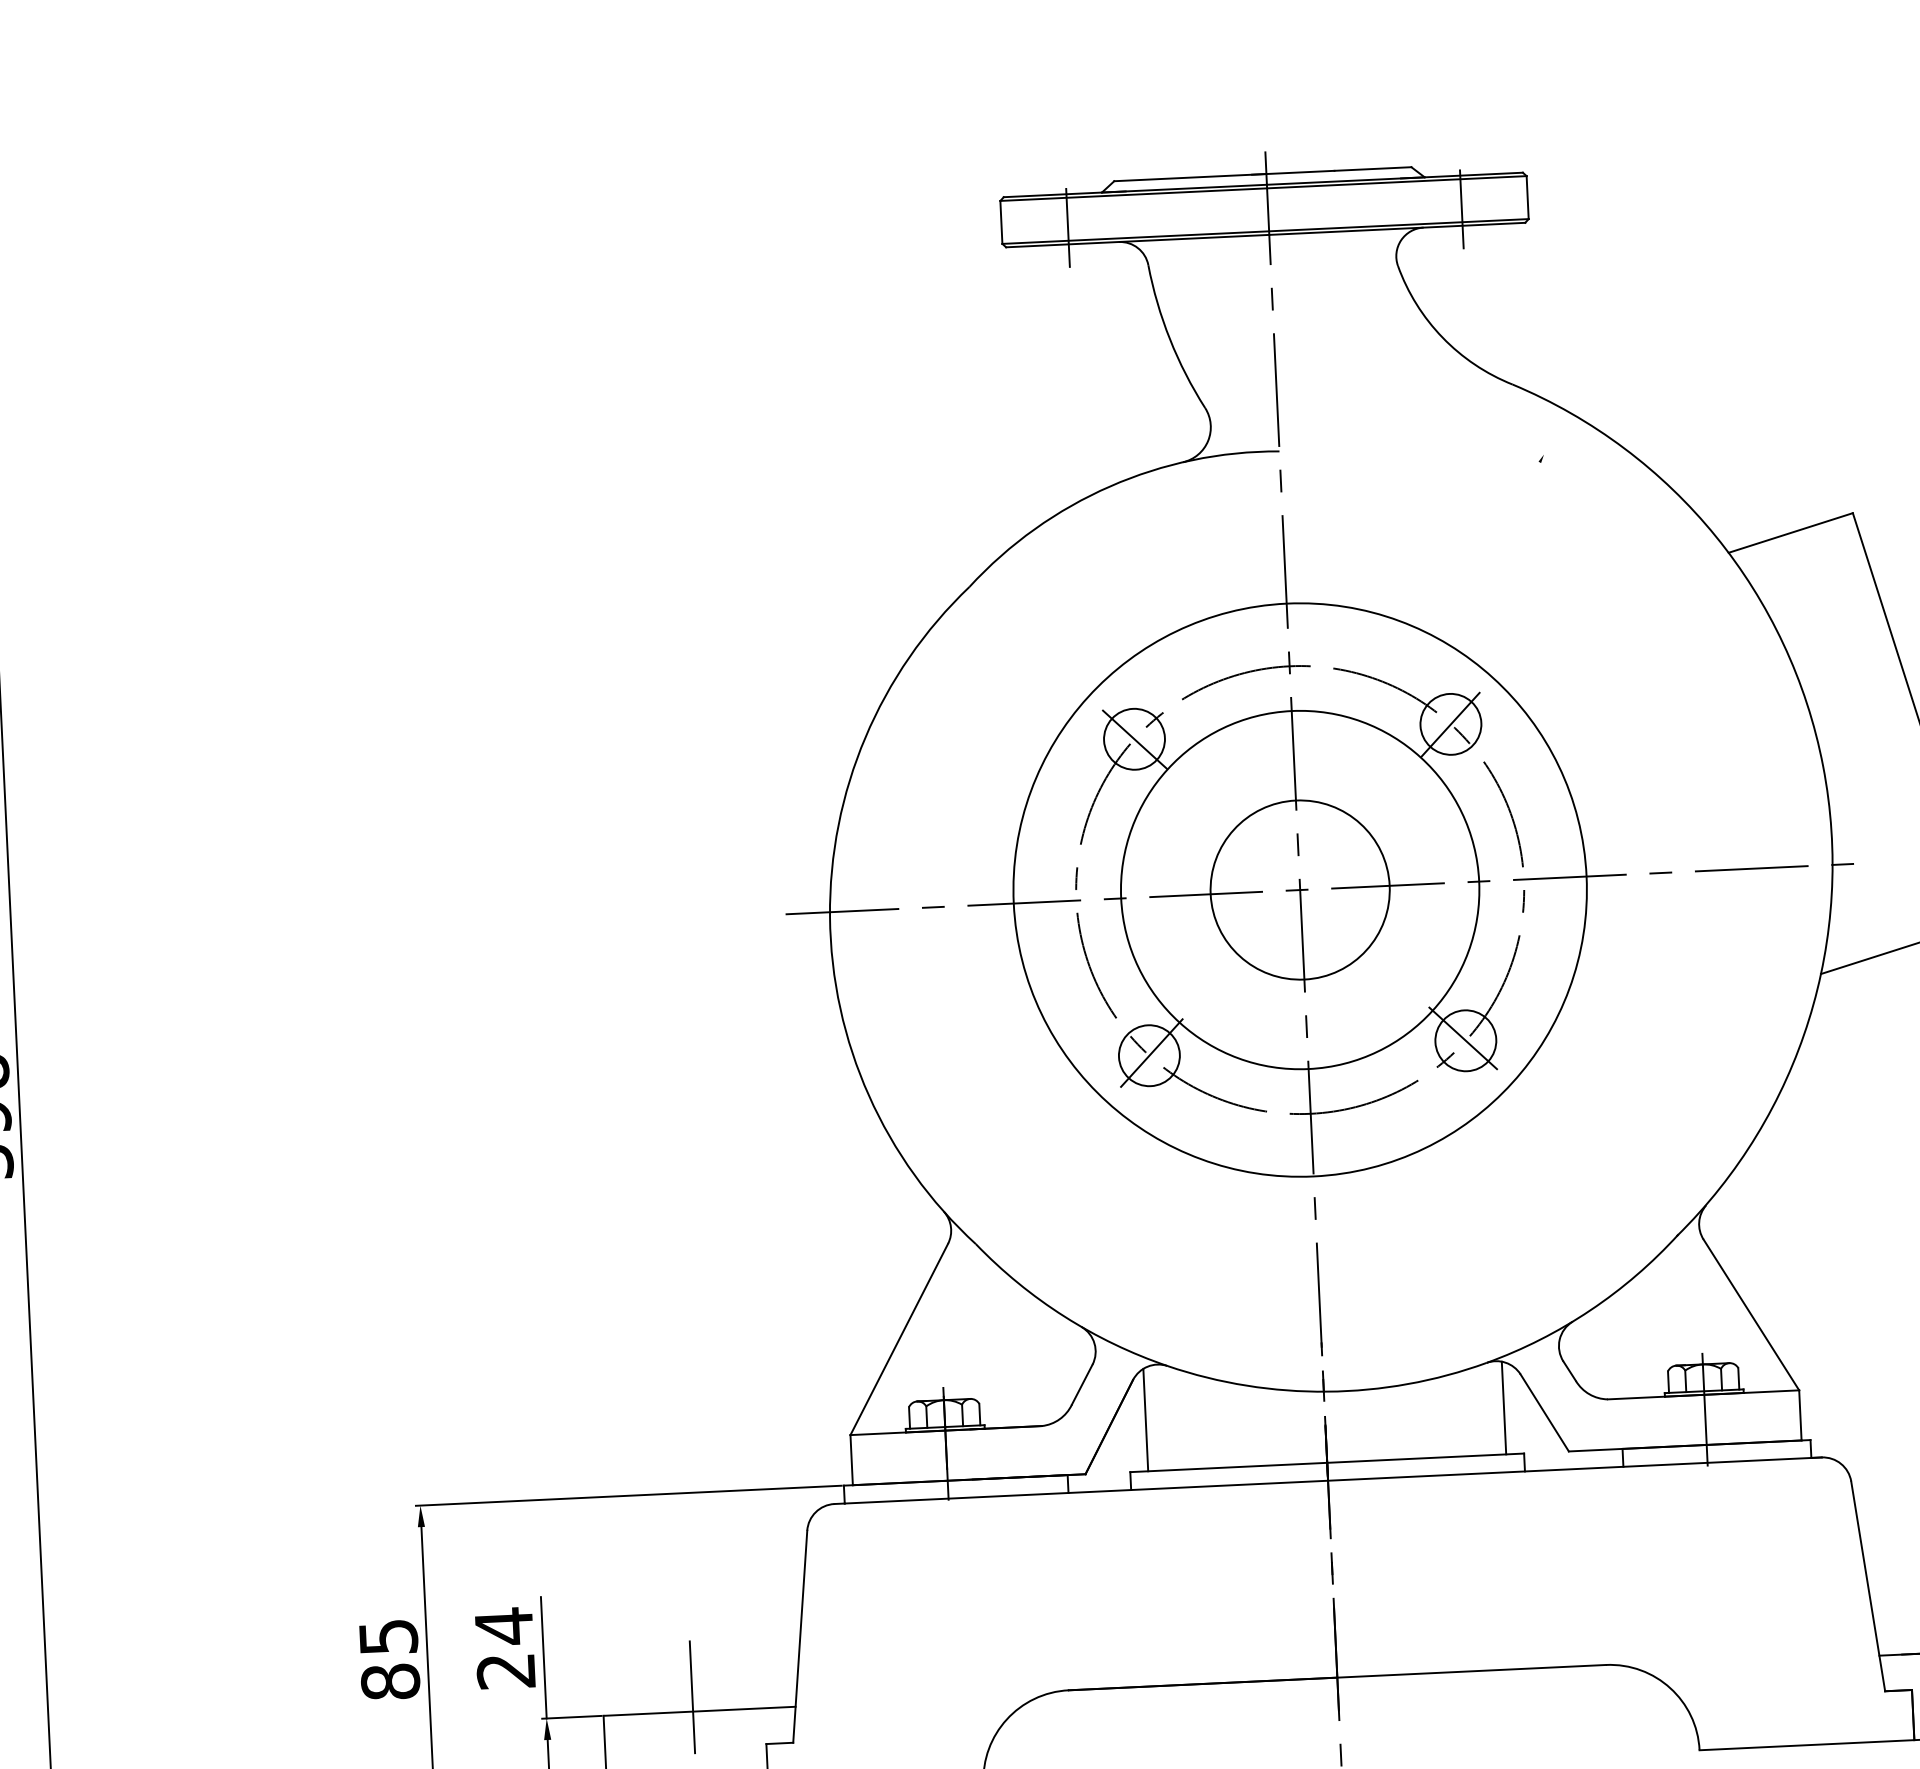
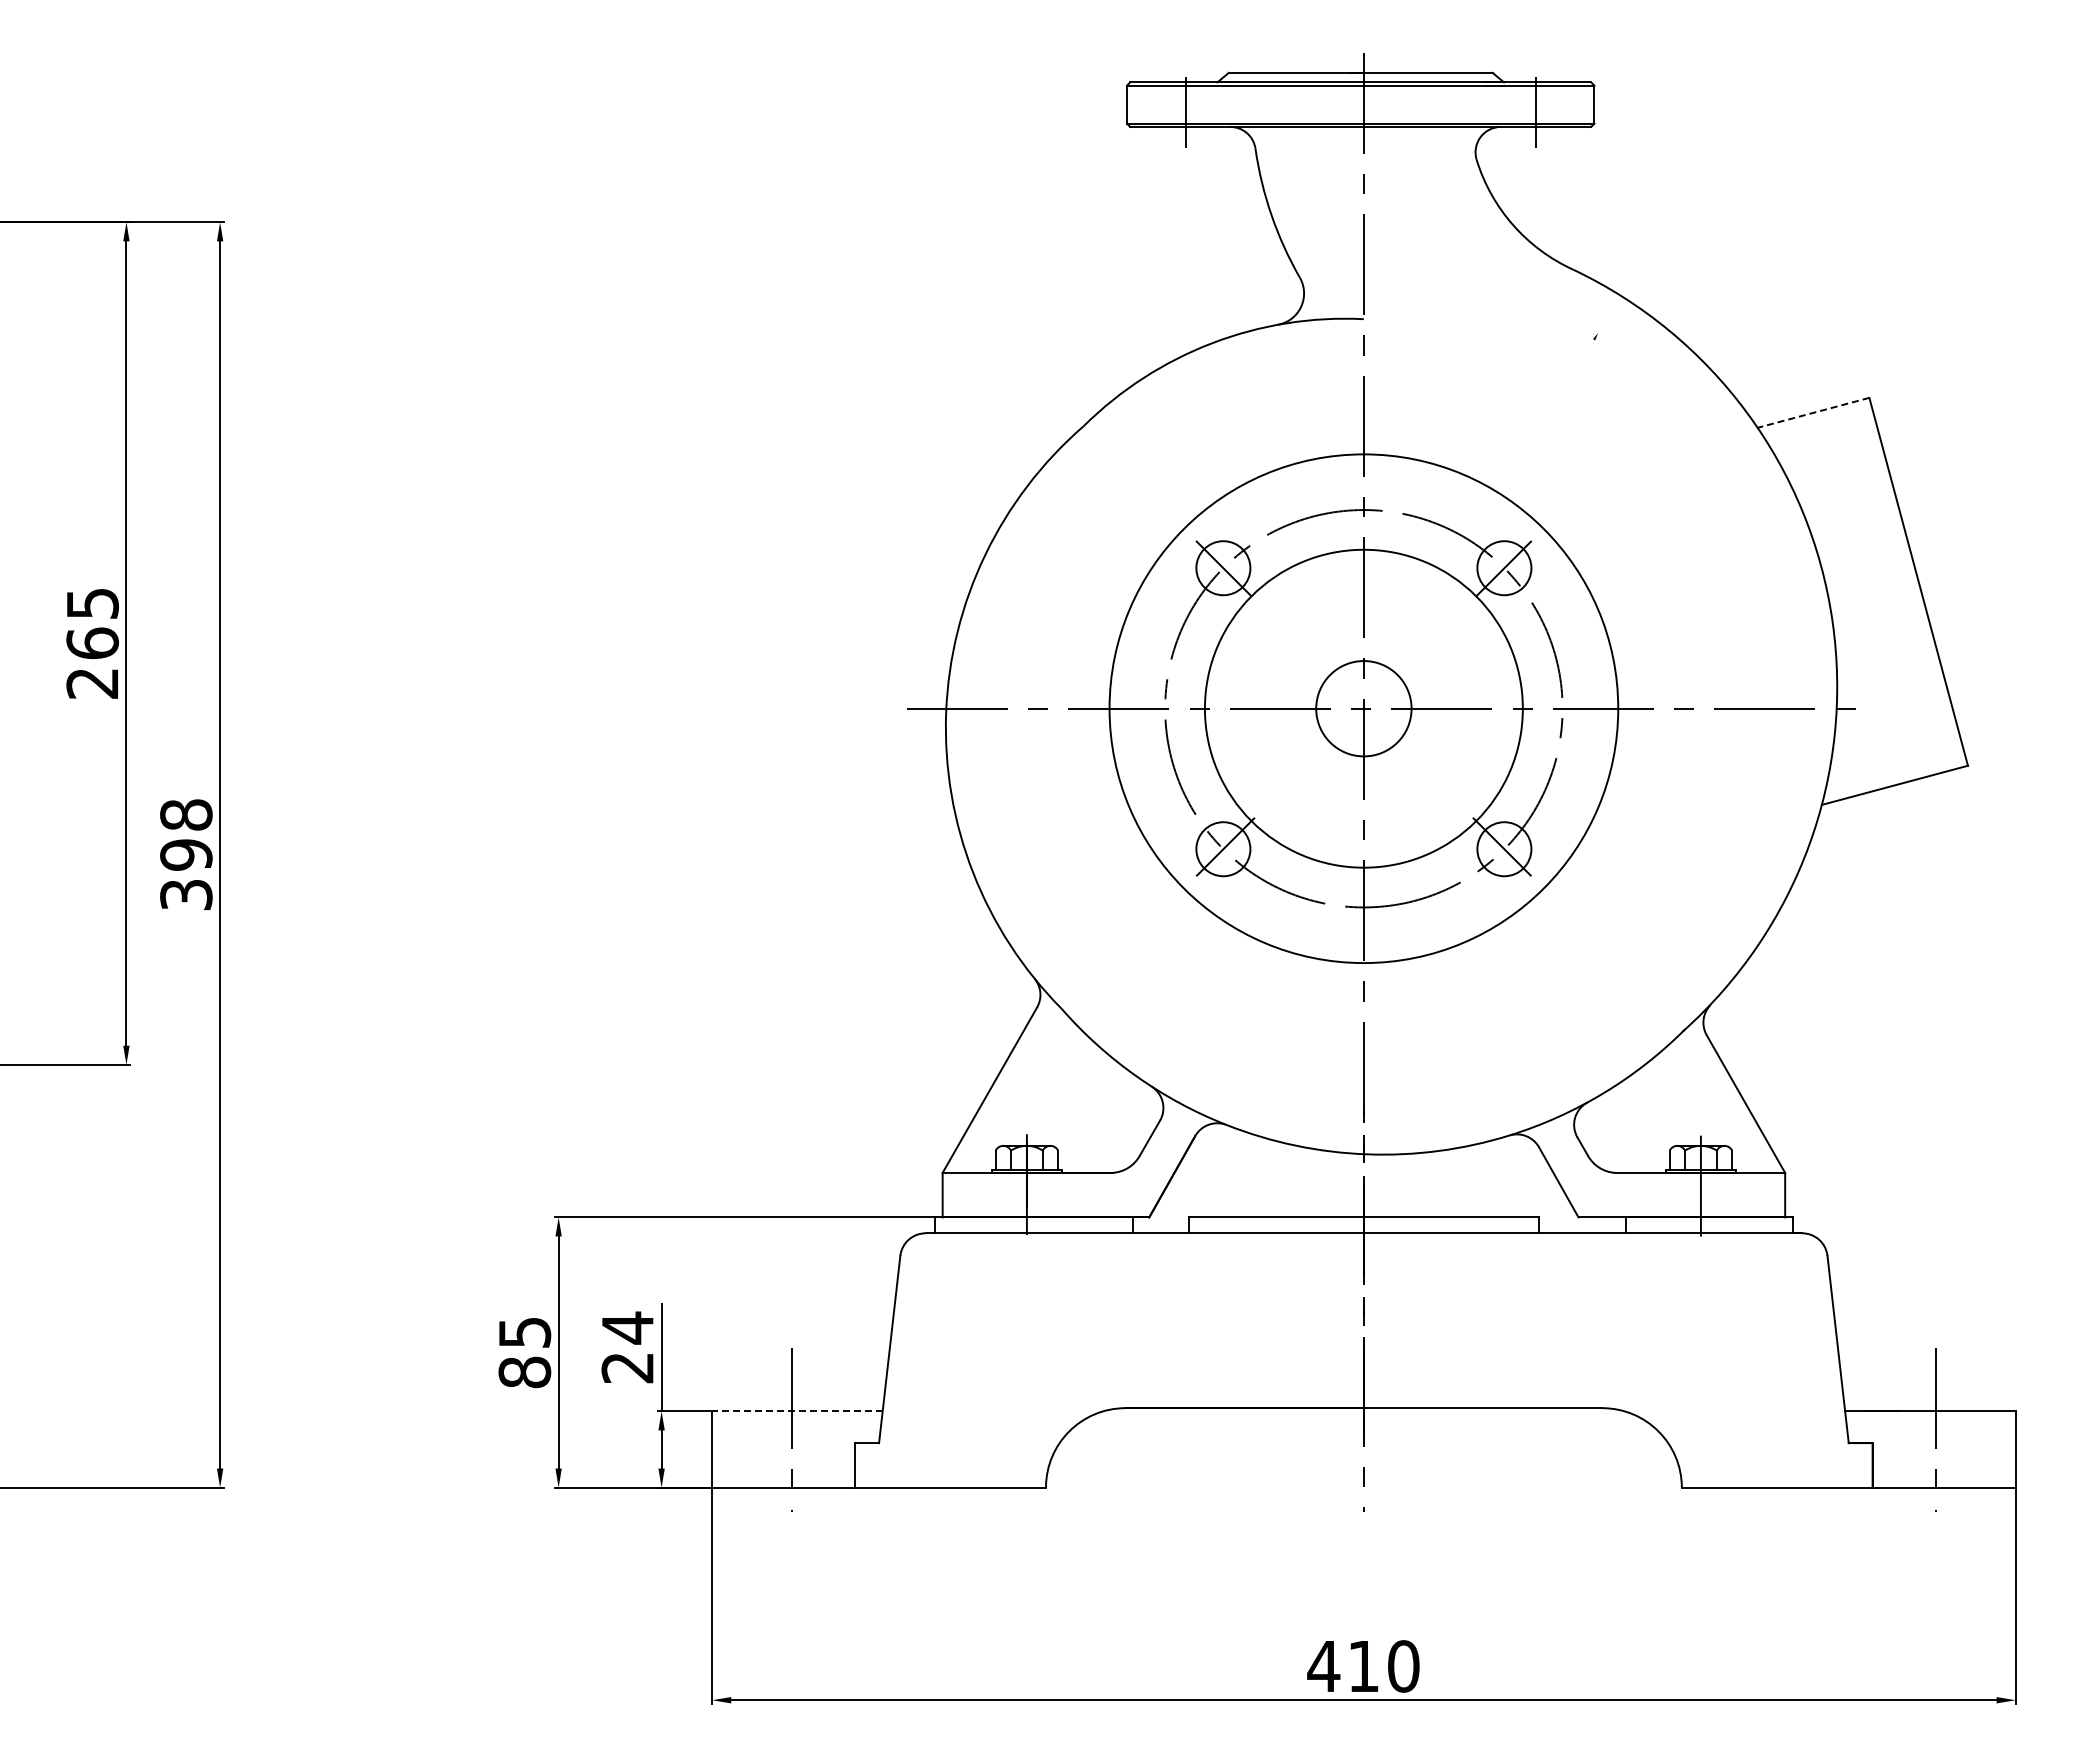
line: (1790, 532) -> (1813, 412), solid -> dashed
circle: (1299, 889) -> (1363, 708), size x0.6
line: (1503, 1408) -> (1522, 1176), removed
line: (1145, 1419) -> (1204, 1171), removed
line: (698, 1711) -> (796, 1411), solid -> dashed

